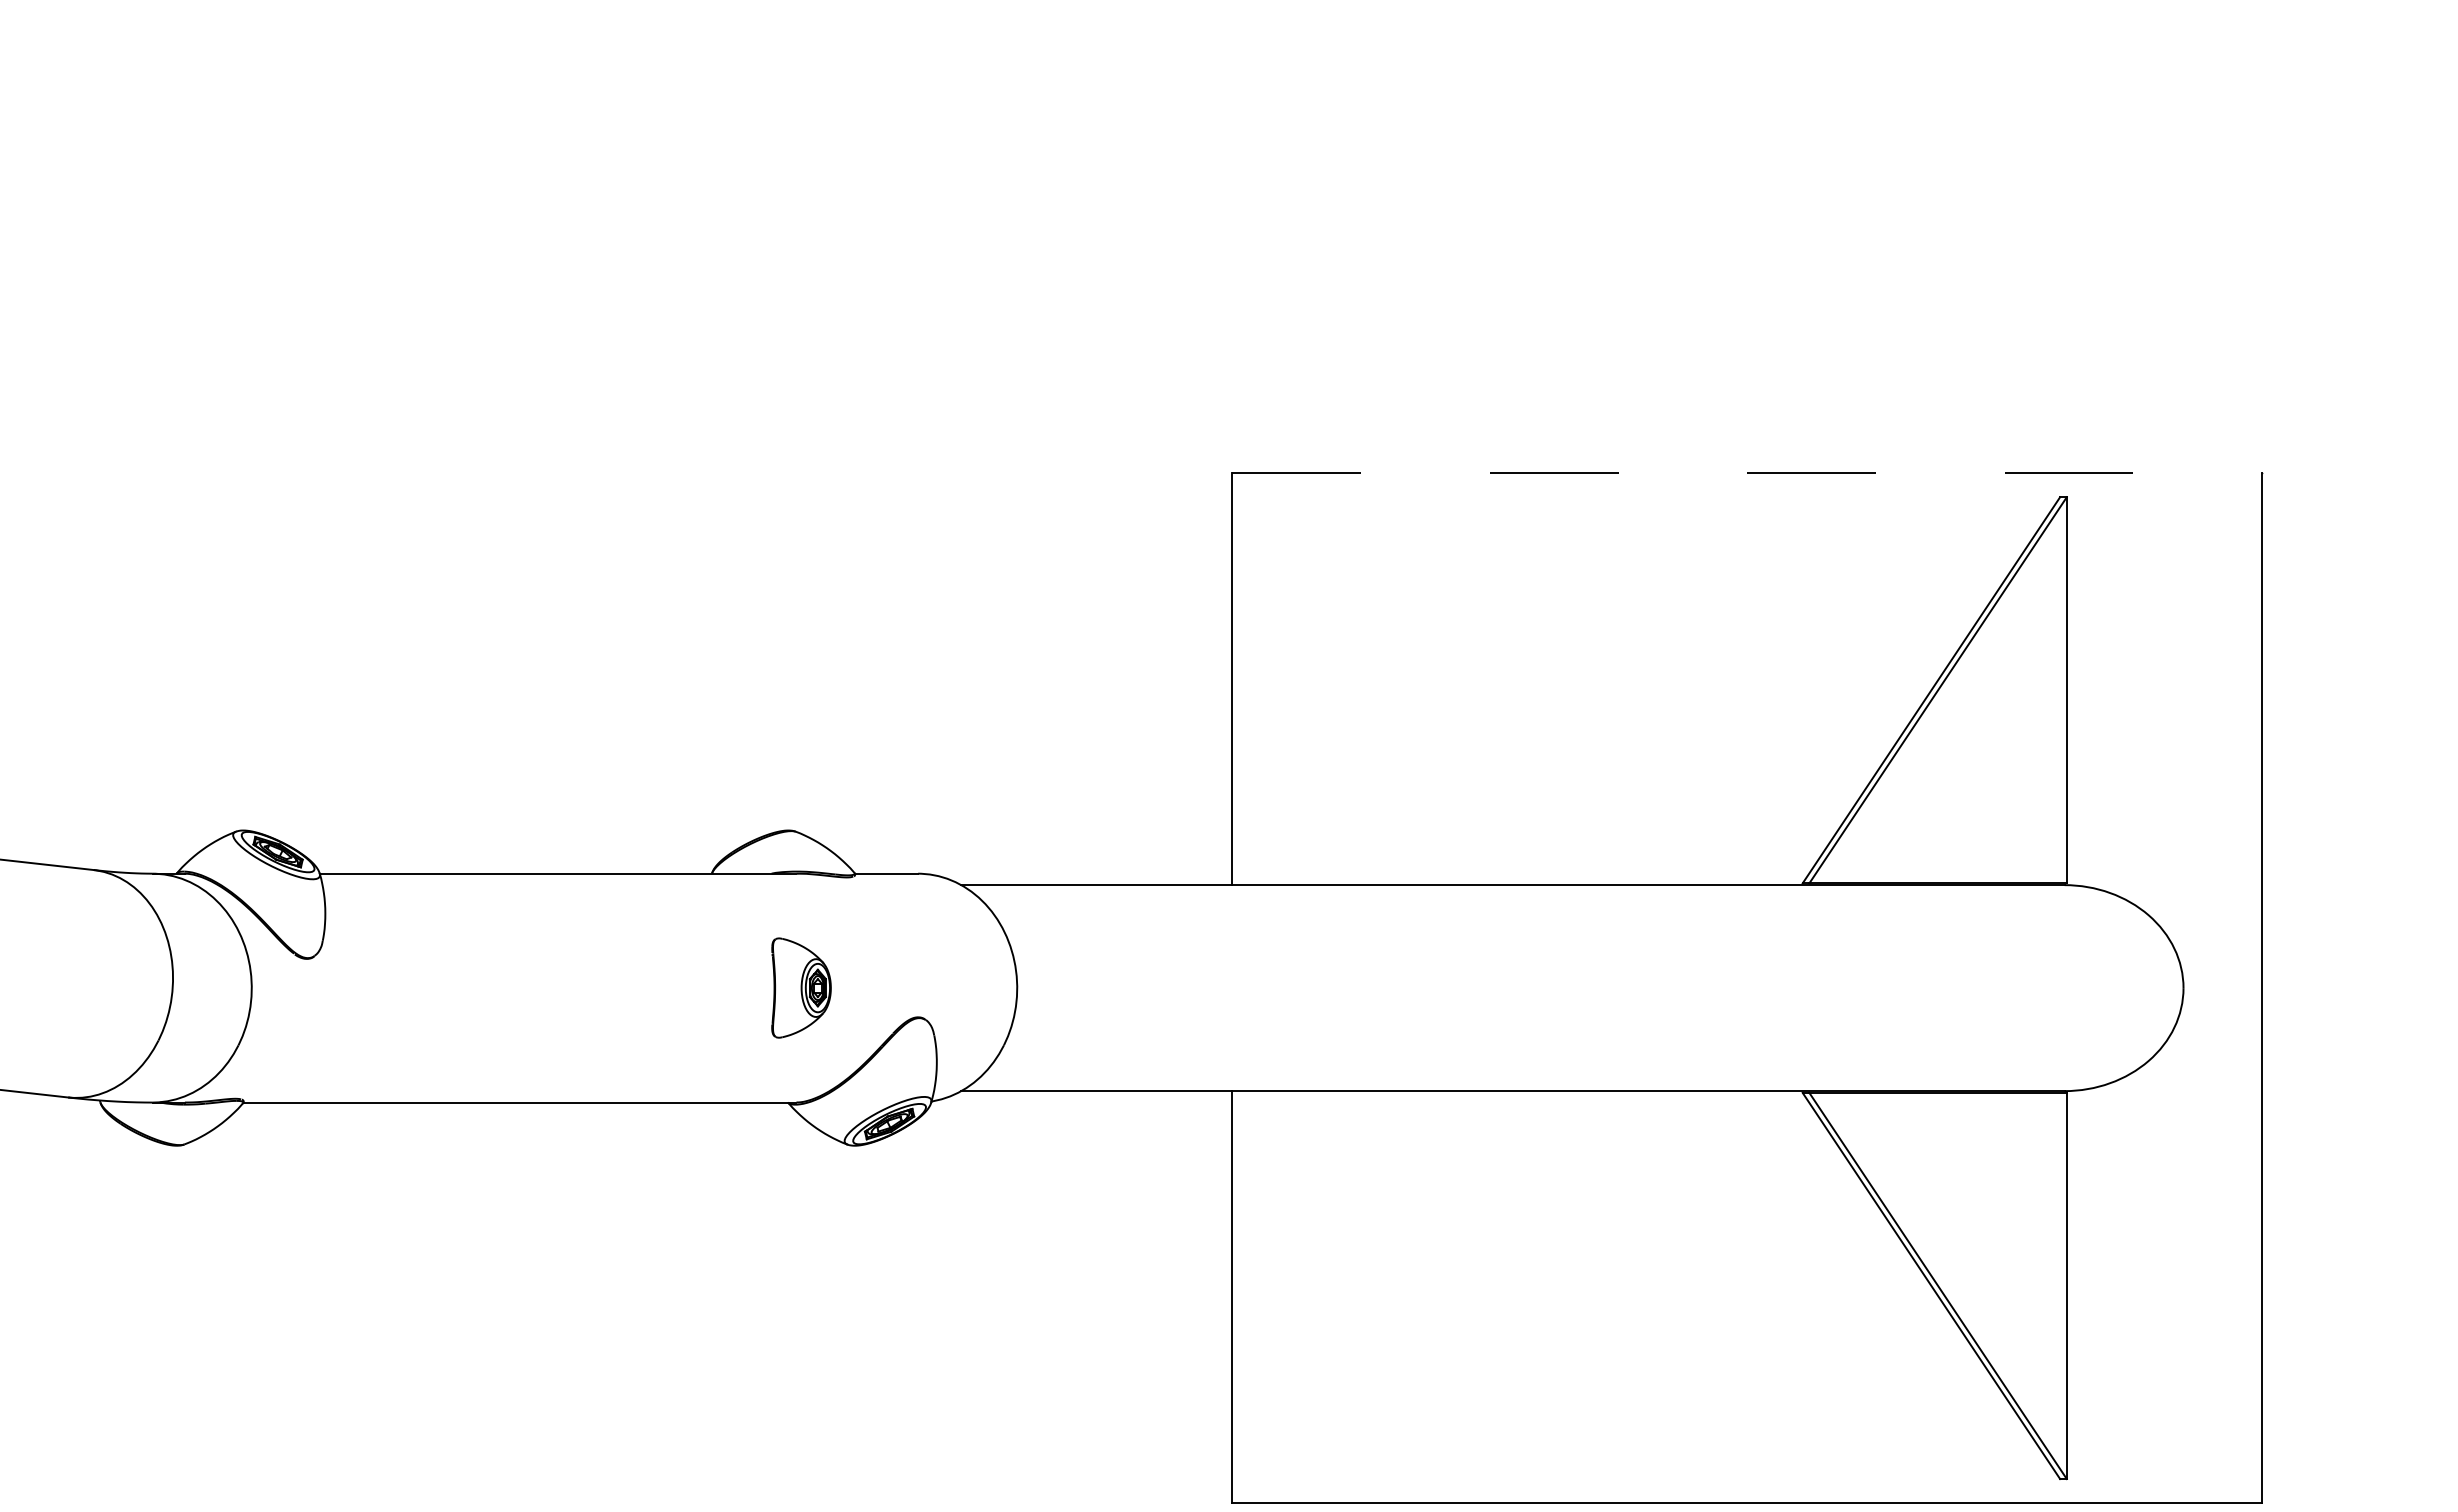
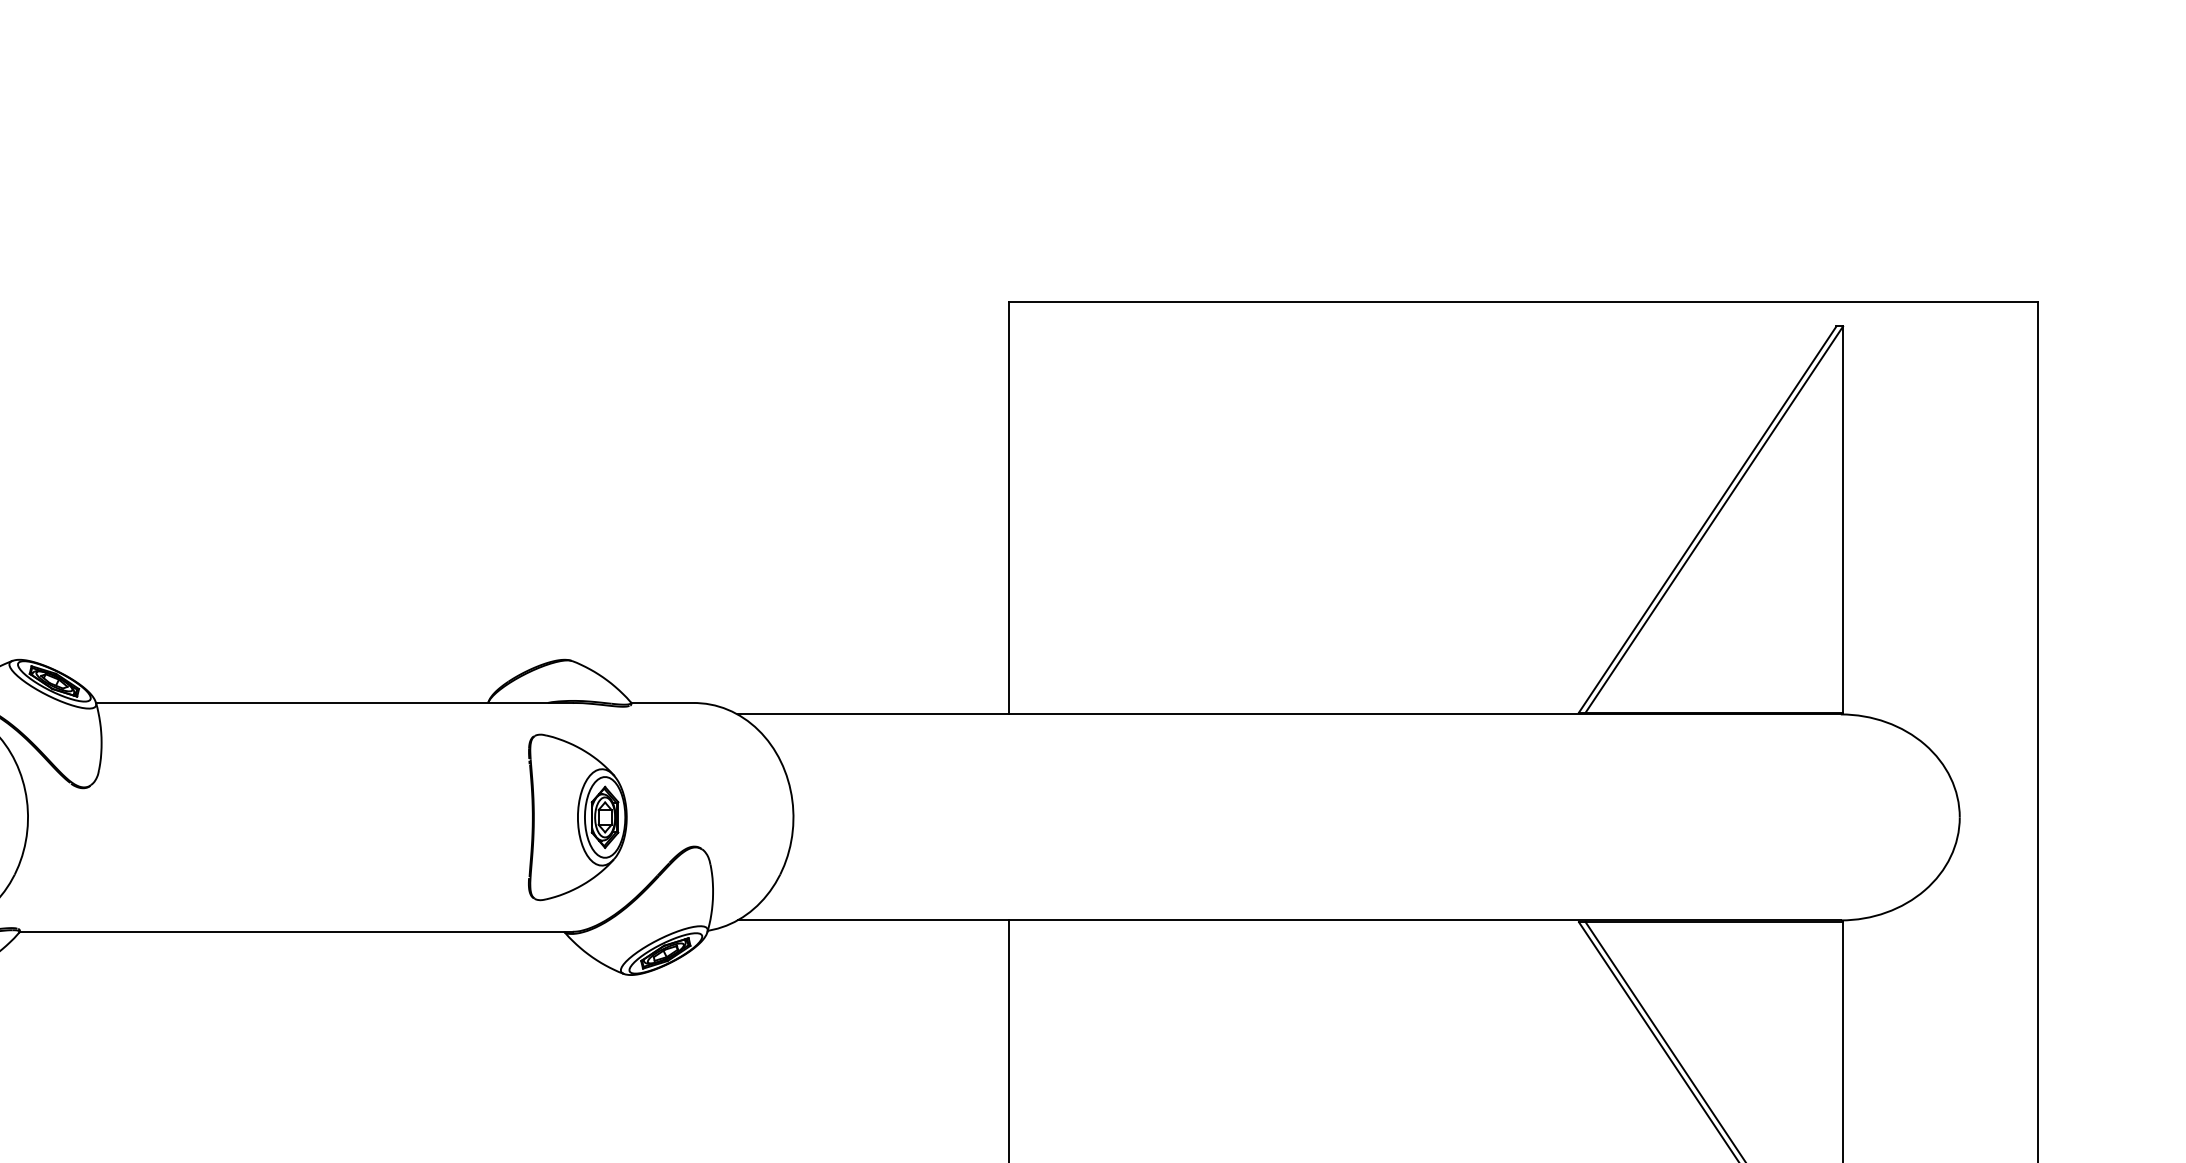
line: (1747, 473) -> (1523, 302), dashed -> solid
part: (801, 987) -> (577, 816), size x1.67

